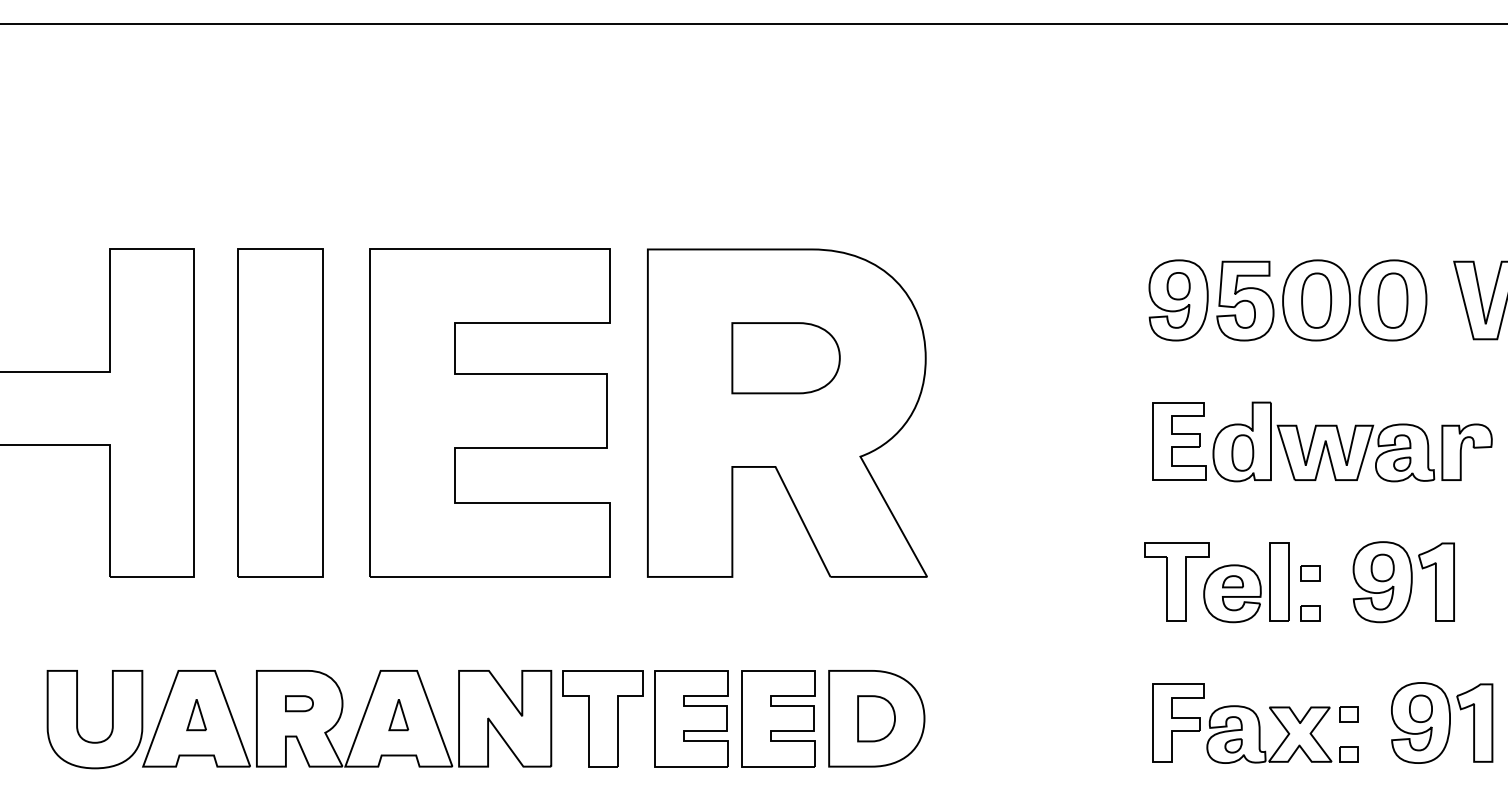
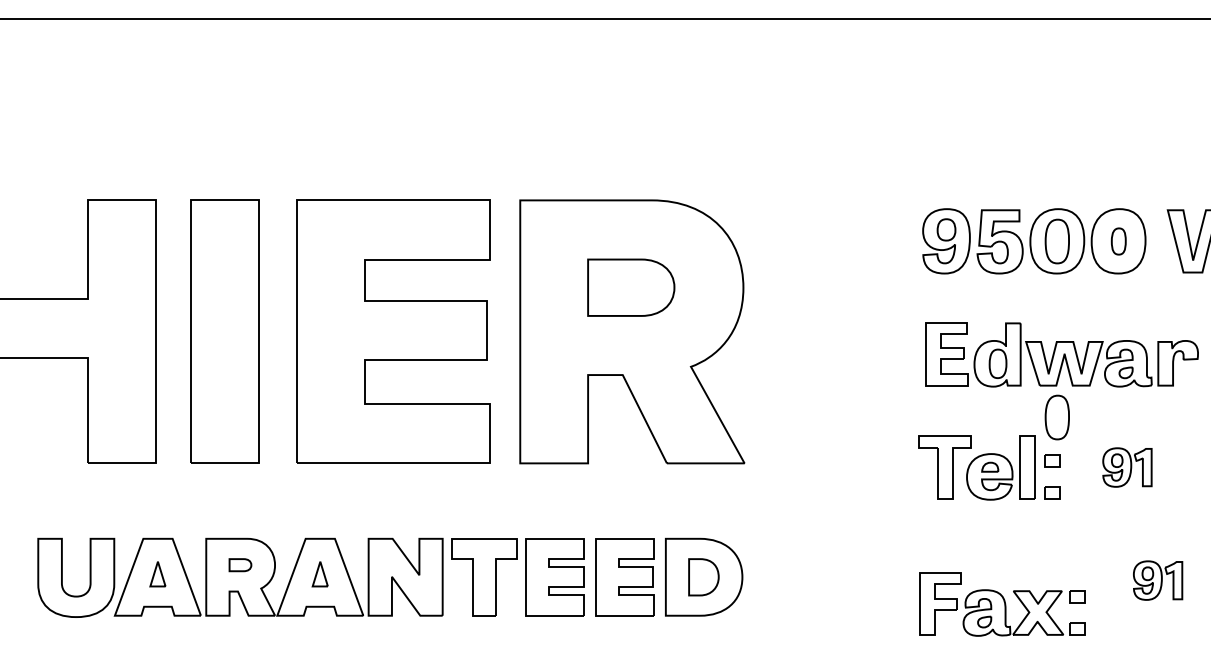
part: (1392, 300) -> (1118, 241), size x0.6
part: (1315, 519) -> (1056, 417), added
part: (1403, 582) -> (1127, 467), size x0.6
part: (1441, 722) -> (1157, 580), size x0.6
part: (1255, 724) -> (1002, 604), moved

